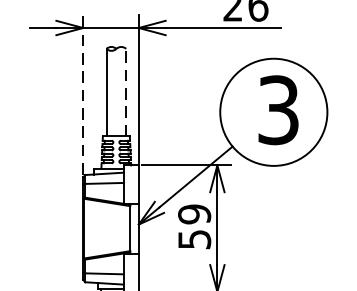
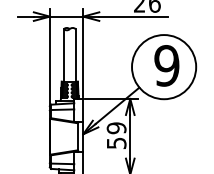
line: (125, 91) -> (75, 54), dashed -> solid
line: (82, 94) -> (49, 56), dashed -> solid
text: (277, 109) -> (166, 65), 3 -> 9

